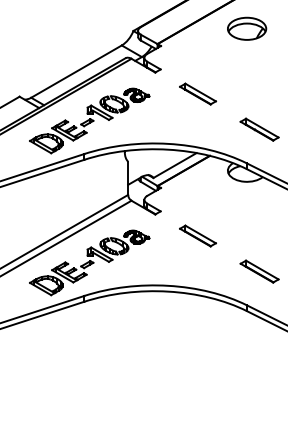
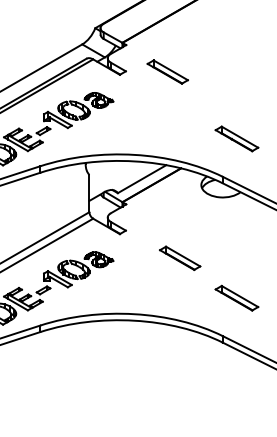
part: (247, 28) -> (223, 25), removed
part: (197, 93) -> (167, 71), moved
part: (197, 235) -> (179, 257), moved

